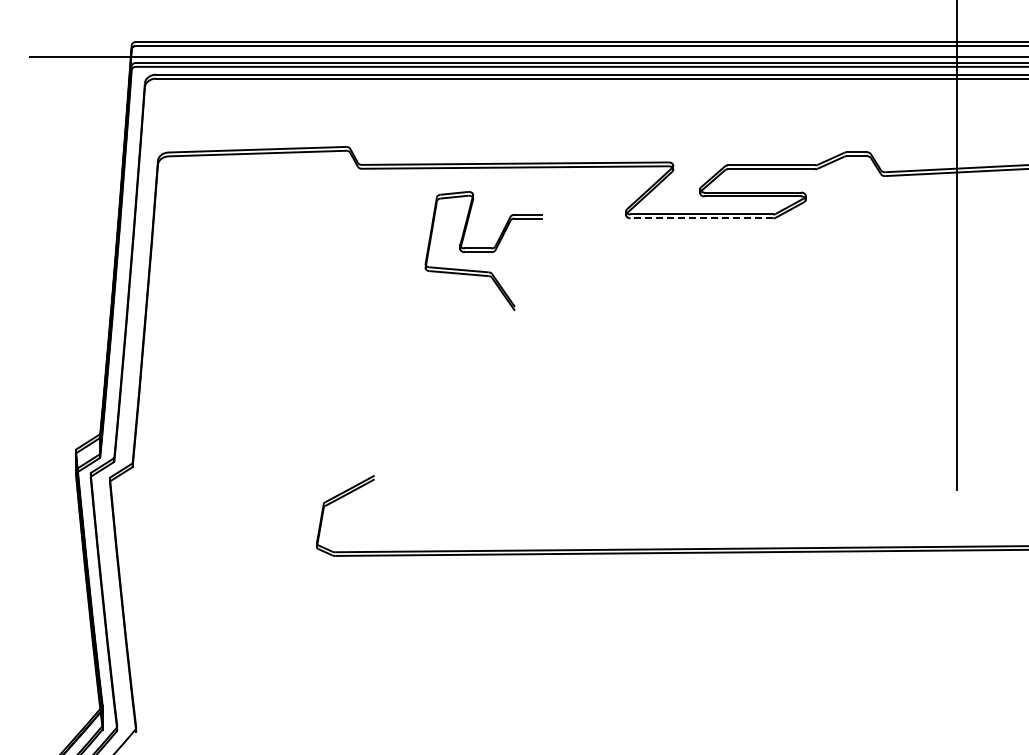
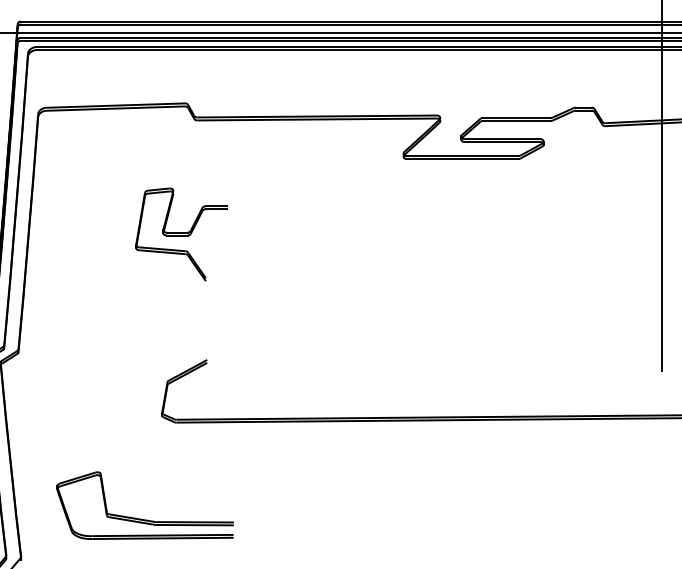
line: (701, 218) -> (462, 159), dashed -> solid
part: (483, 250) -> (181, 234), moved
part: (292, 679) -> (143, 519), added

